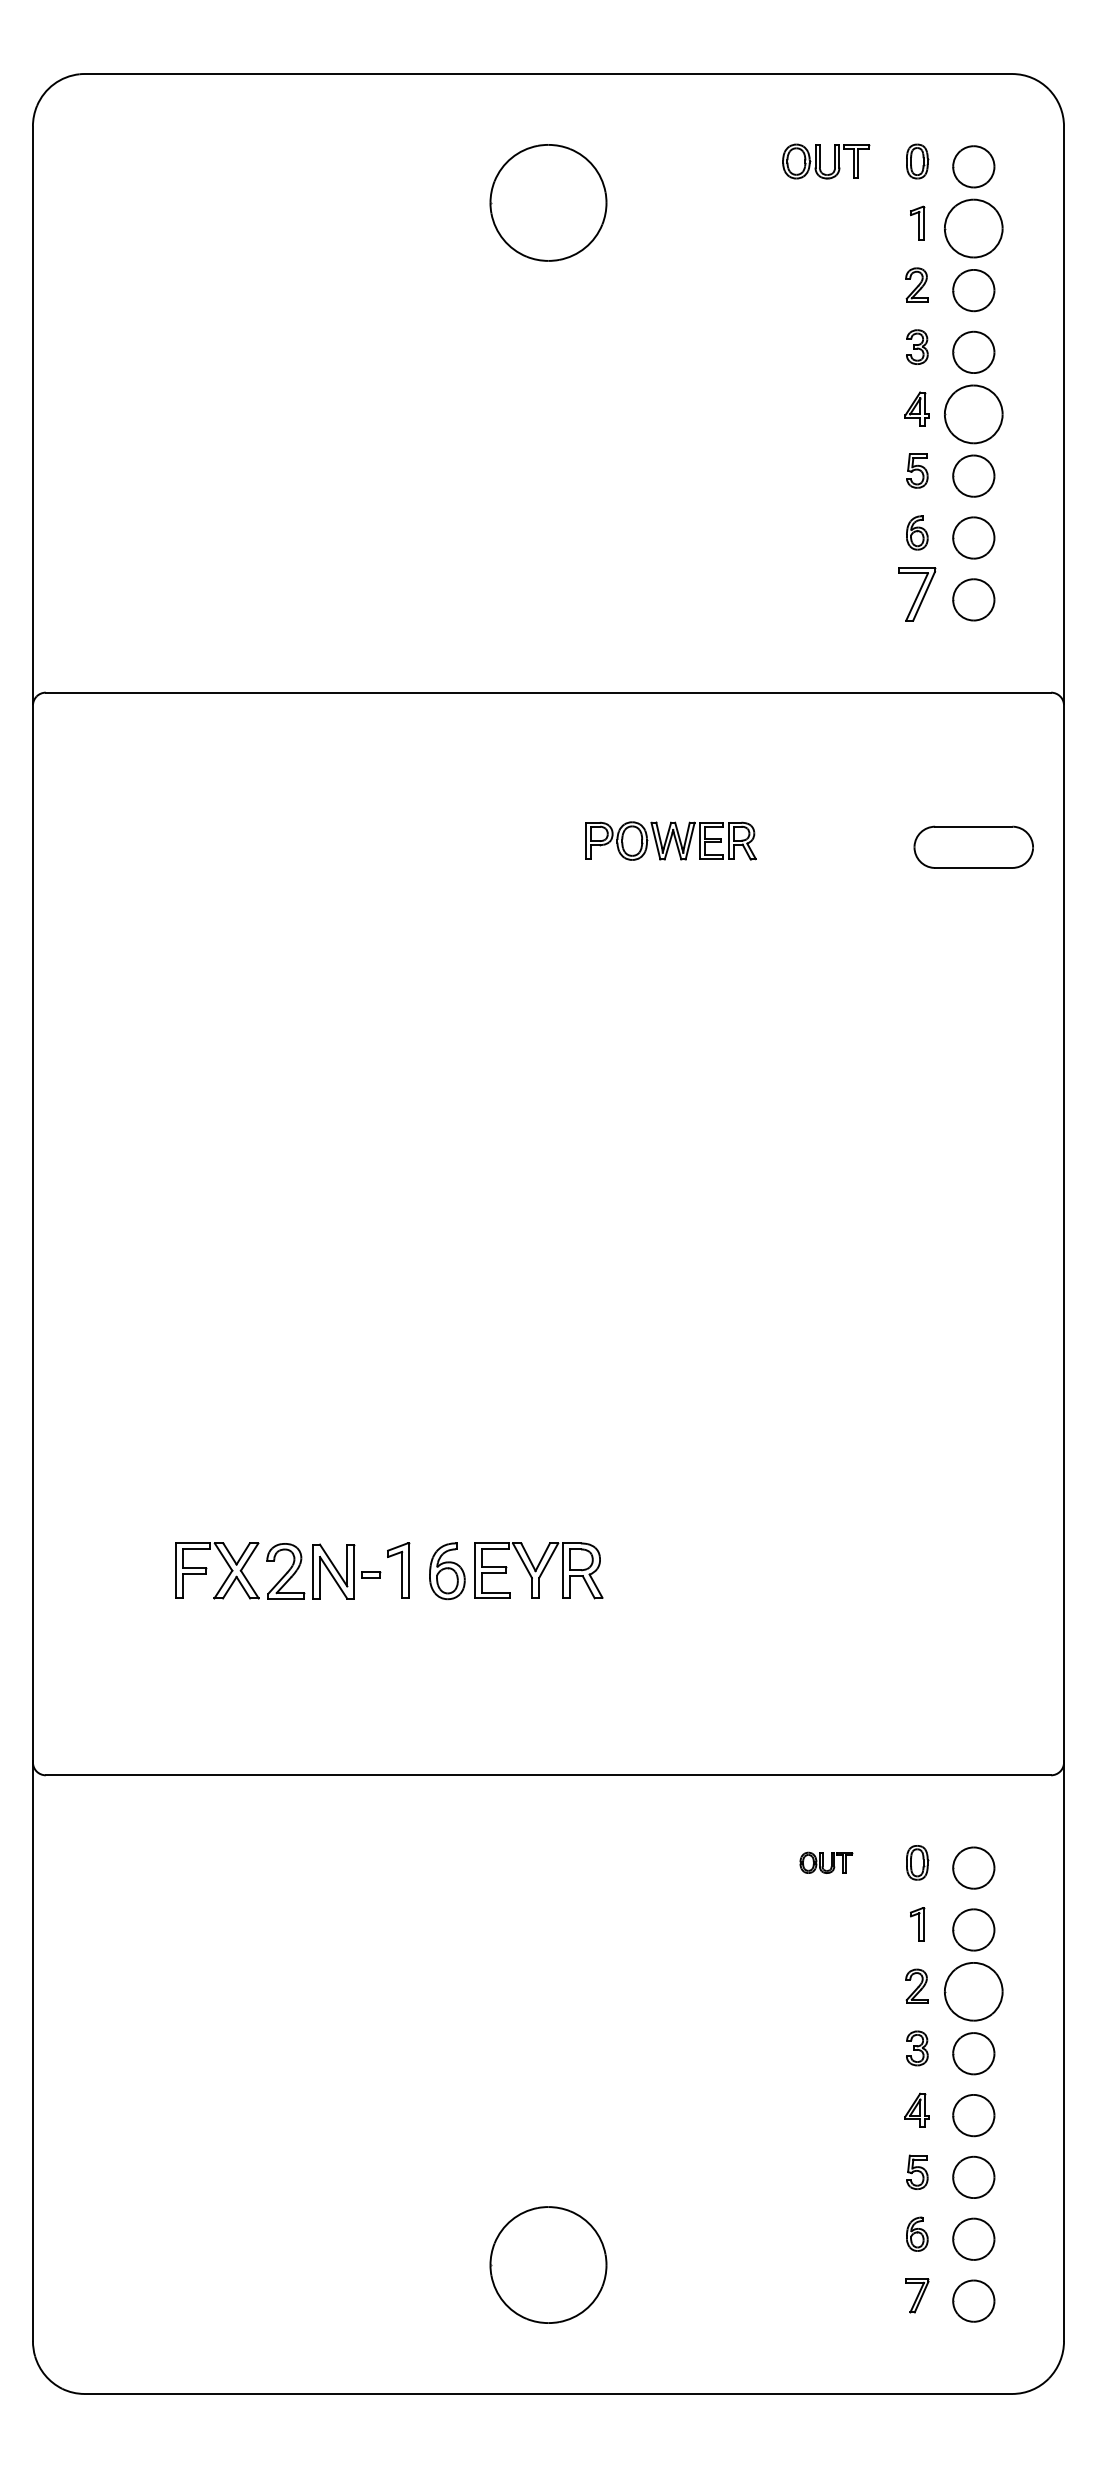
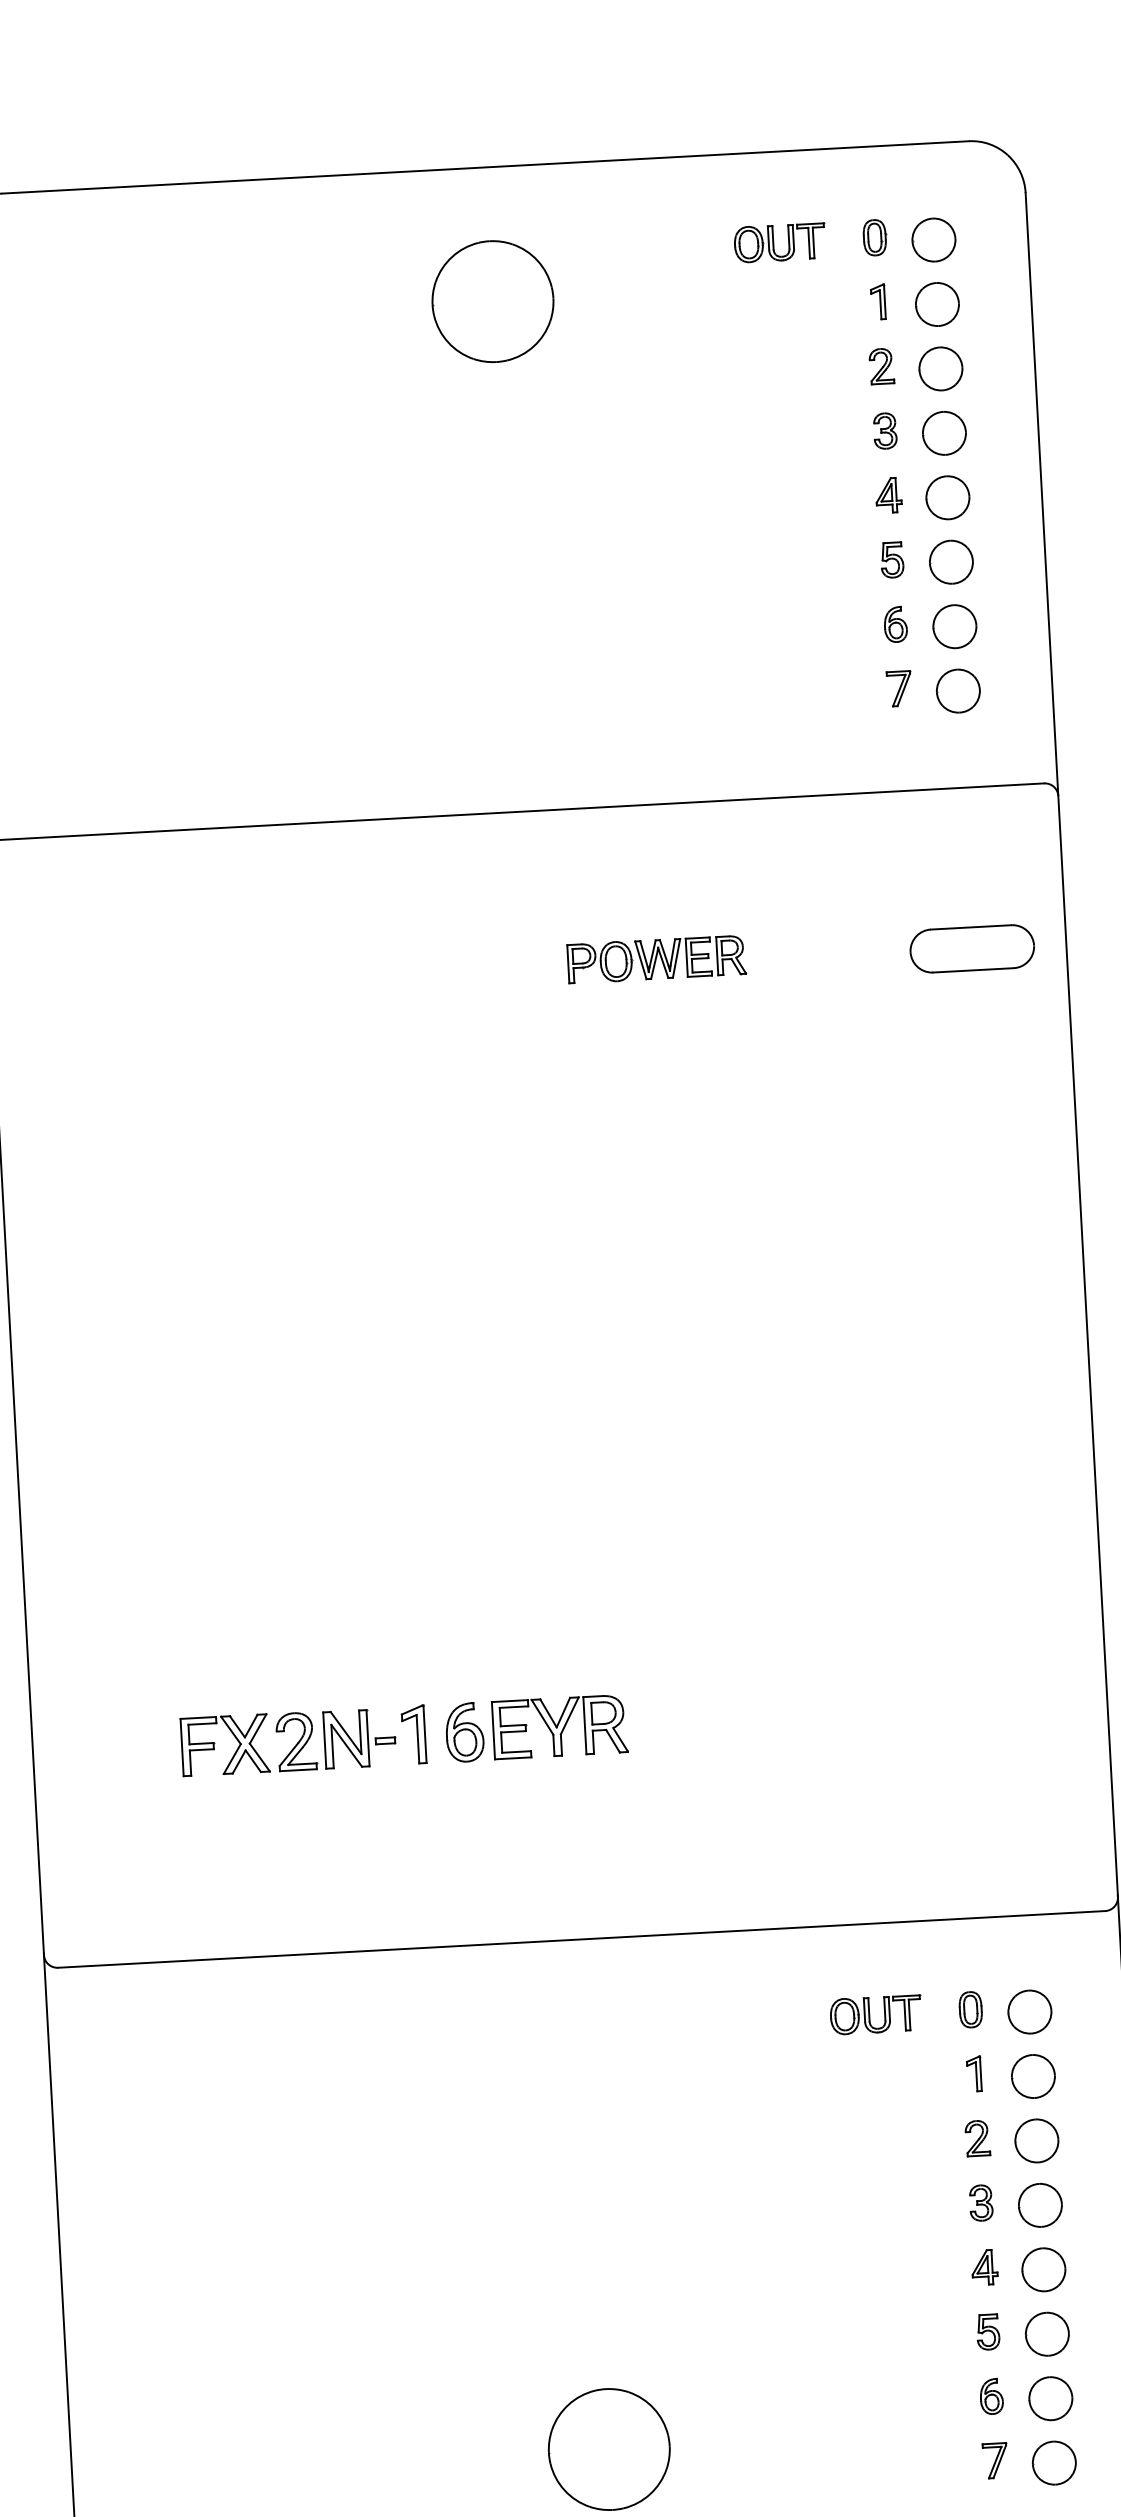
part: (973, 228) -> (937, 304), size x0.71
part: (973, 413) -> (947, 497), size x0.71
part: (917, 594) -> (899, 688), size x0.62
part: (826, 1862) -> (876, 2014), size x1.67
part: (973, 1991) -> (1036, 2140), size x0.71

